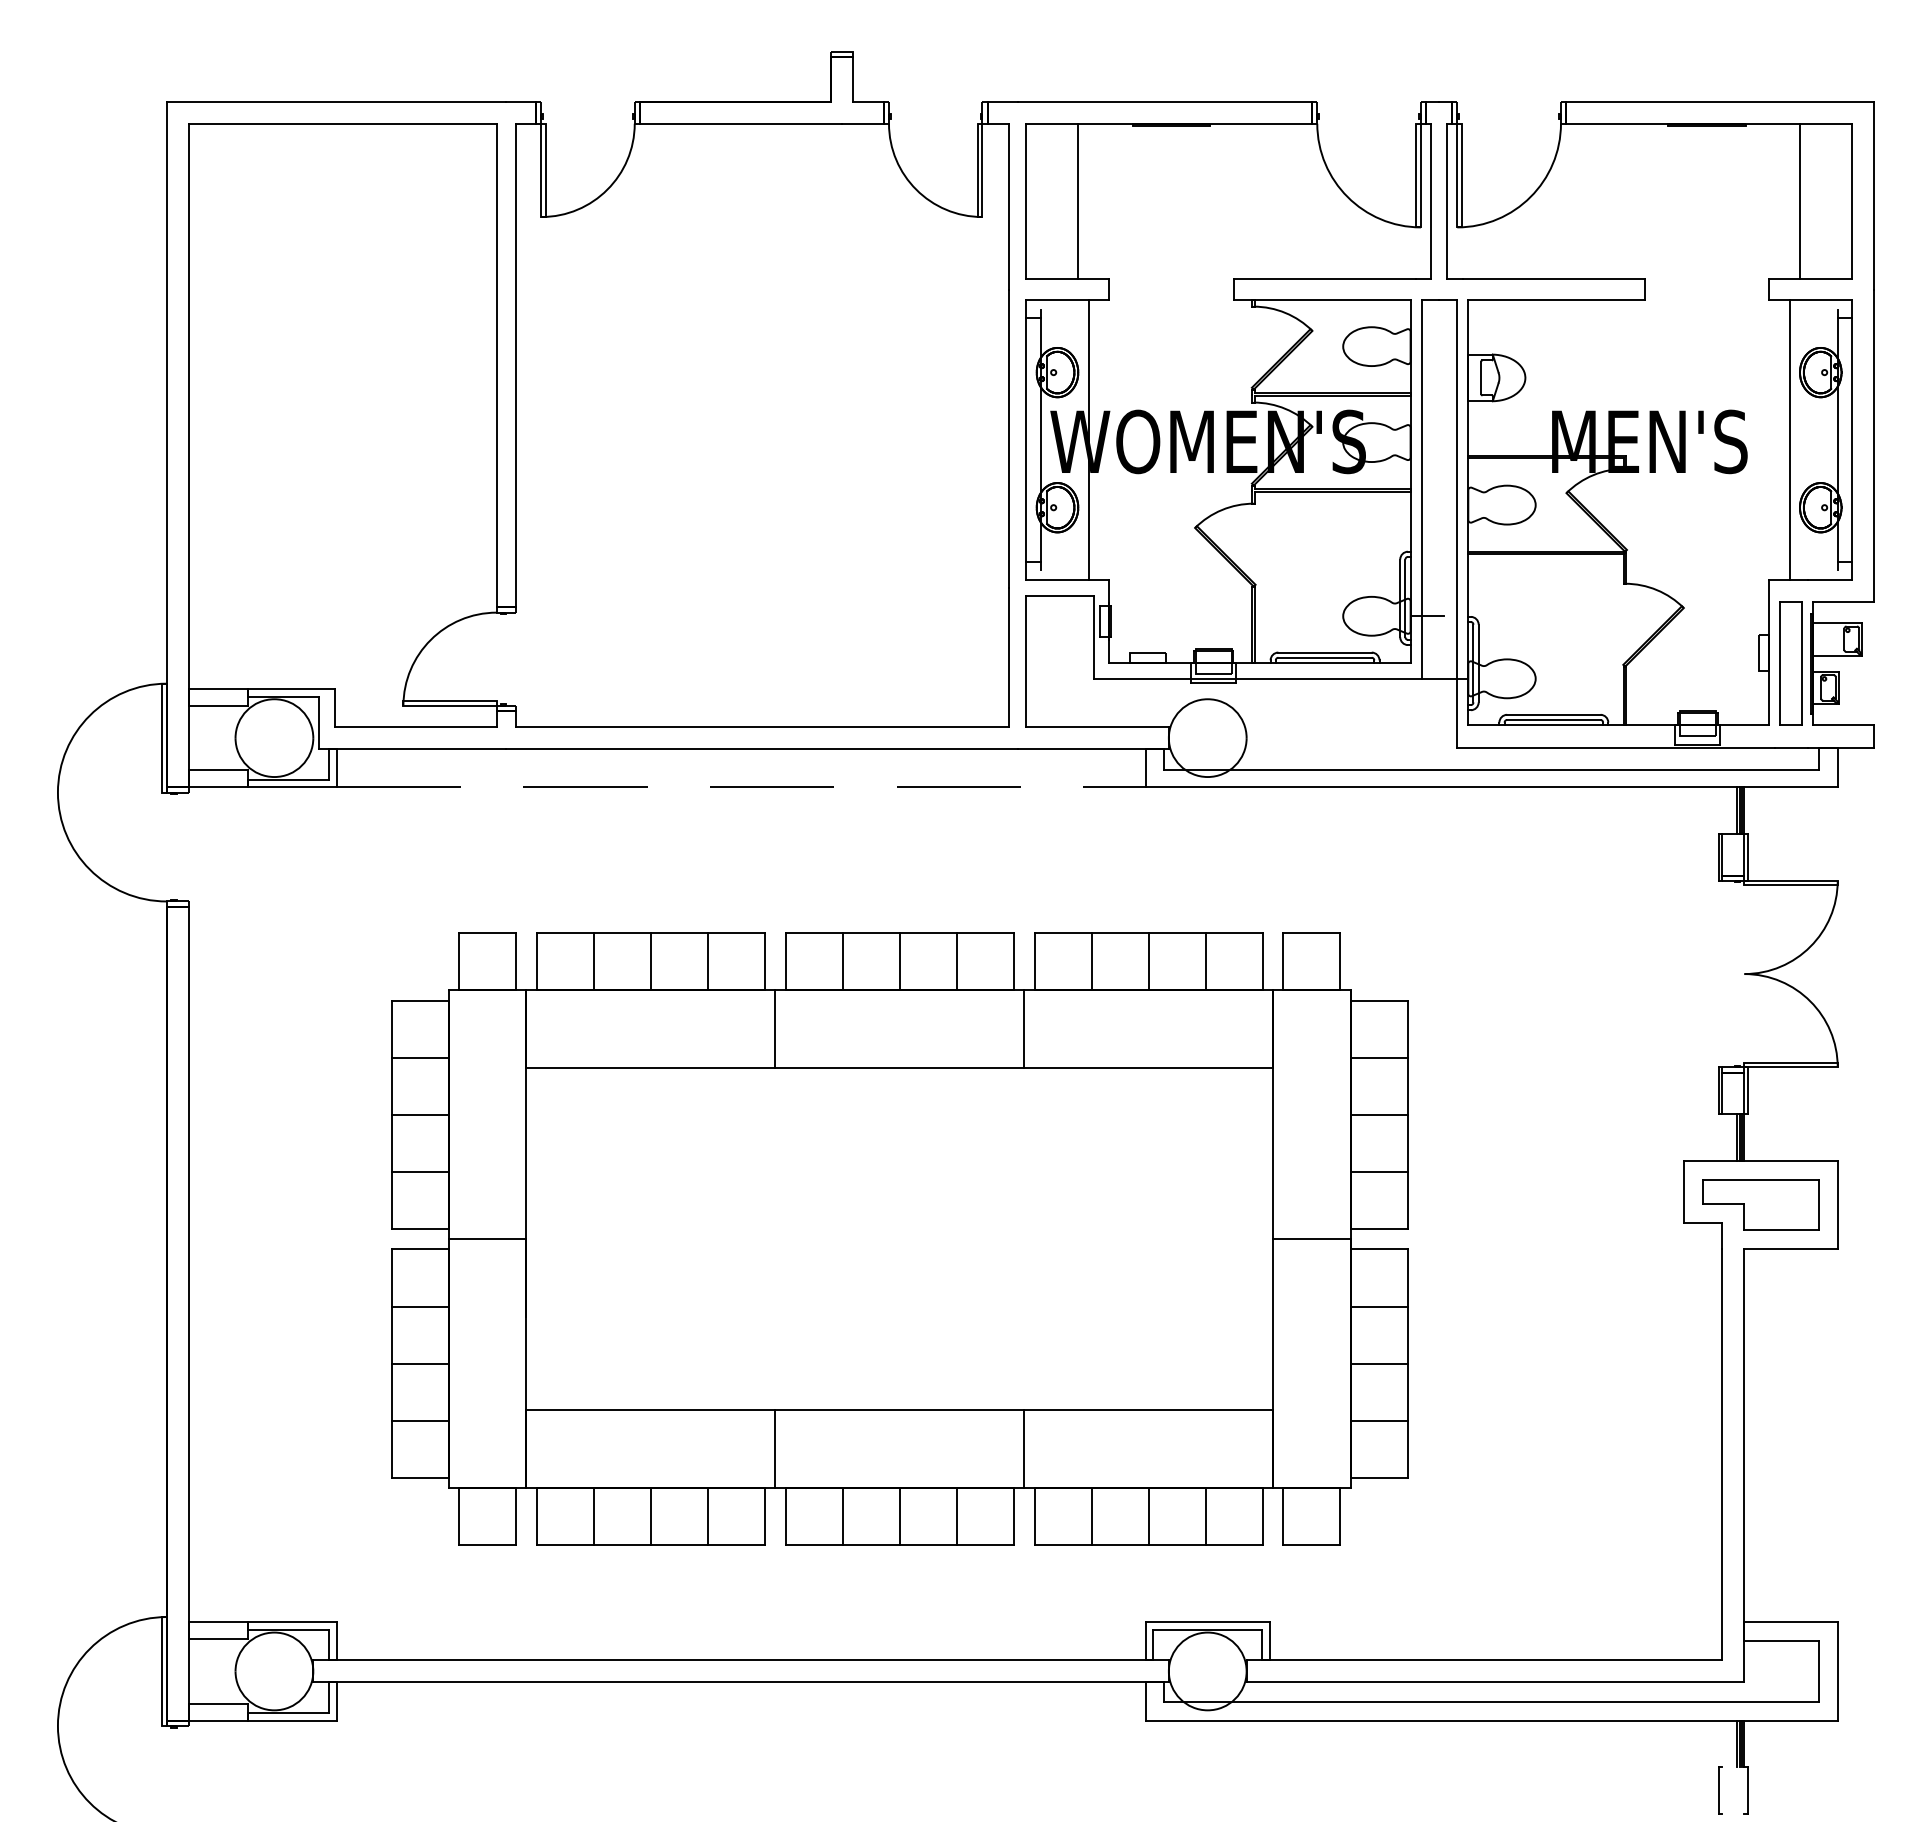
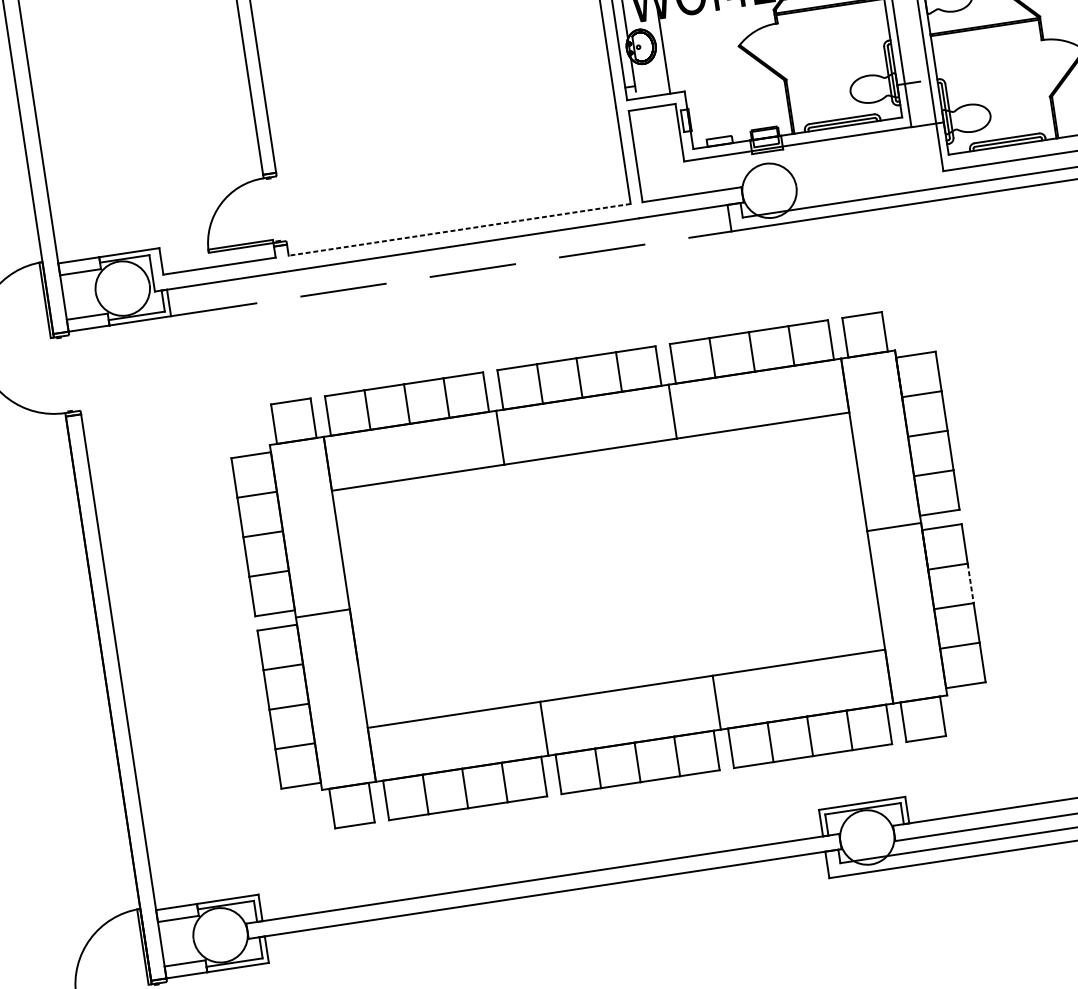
line: (762, 727) -> (459, 230), solid -> dashed
line: (1407, 1335) -> (970, 583), solid -> dashed

